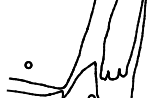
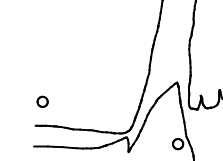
part: (28, 65) -> (42, 102), moved

